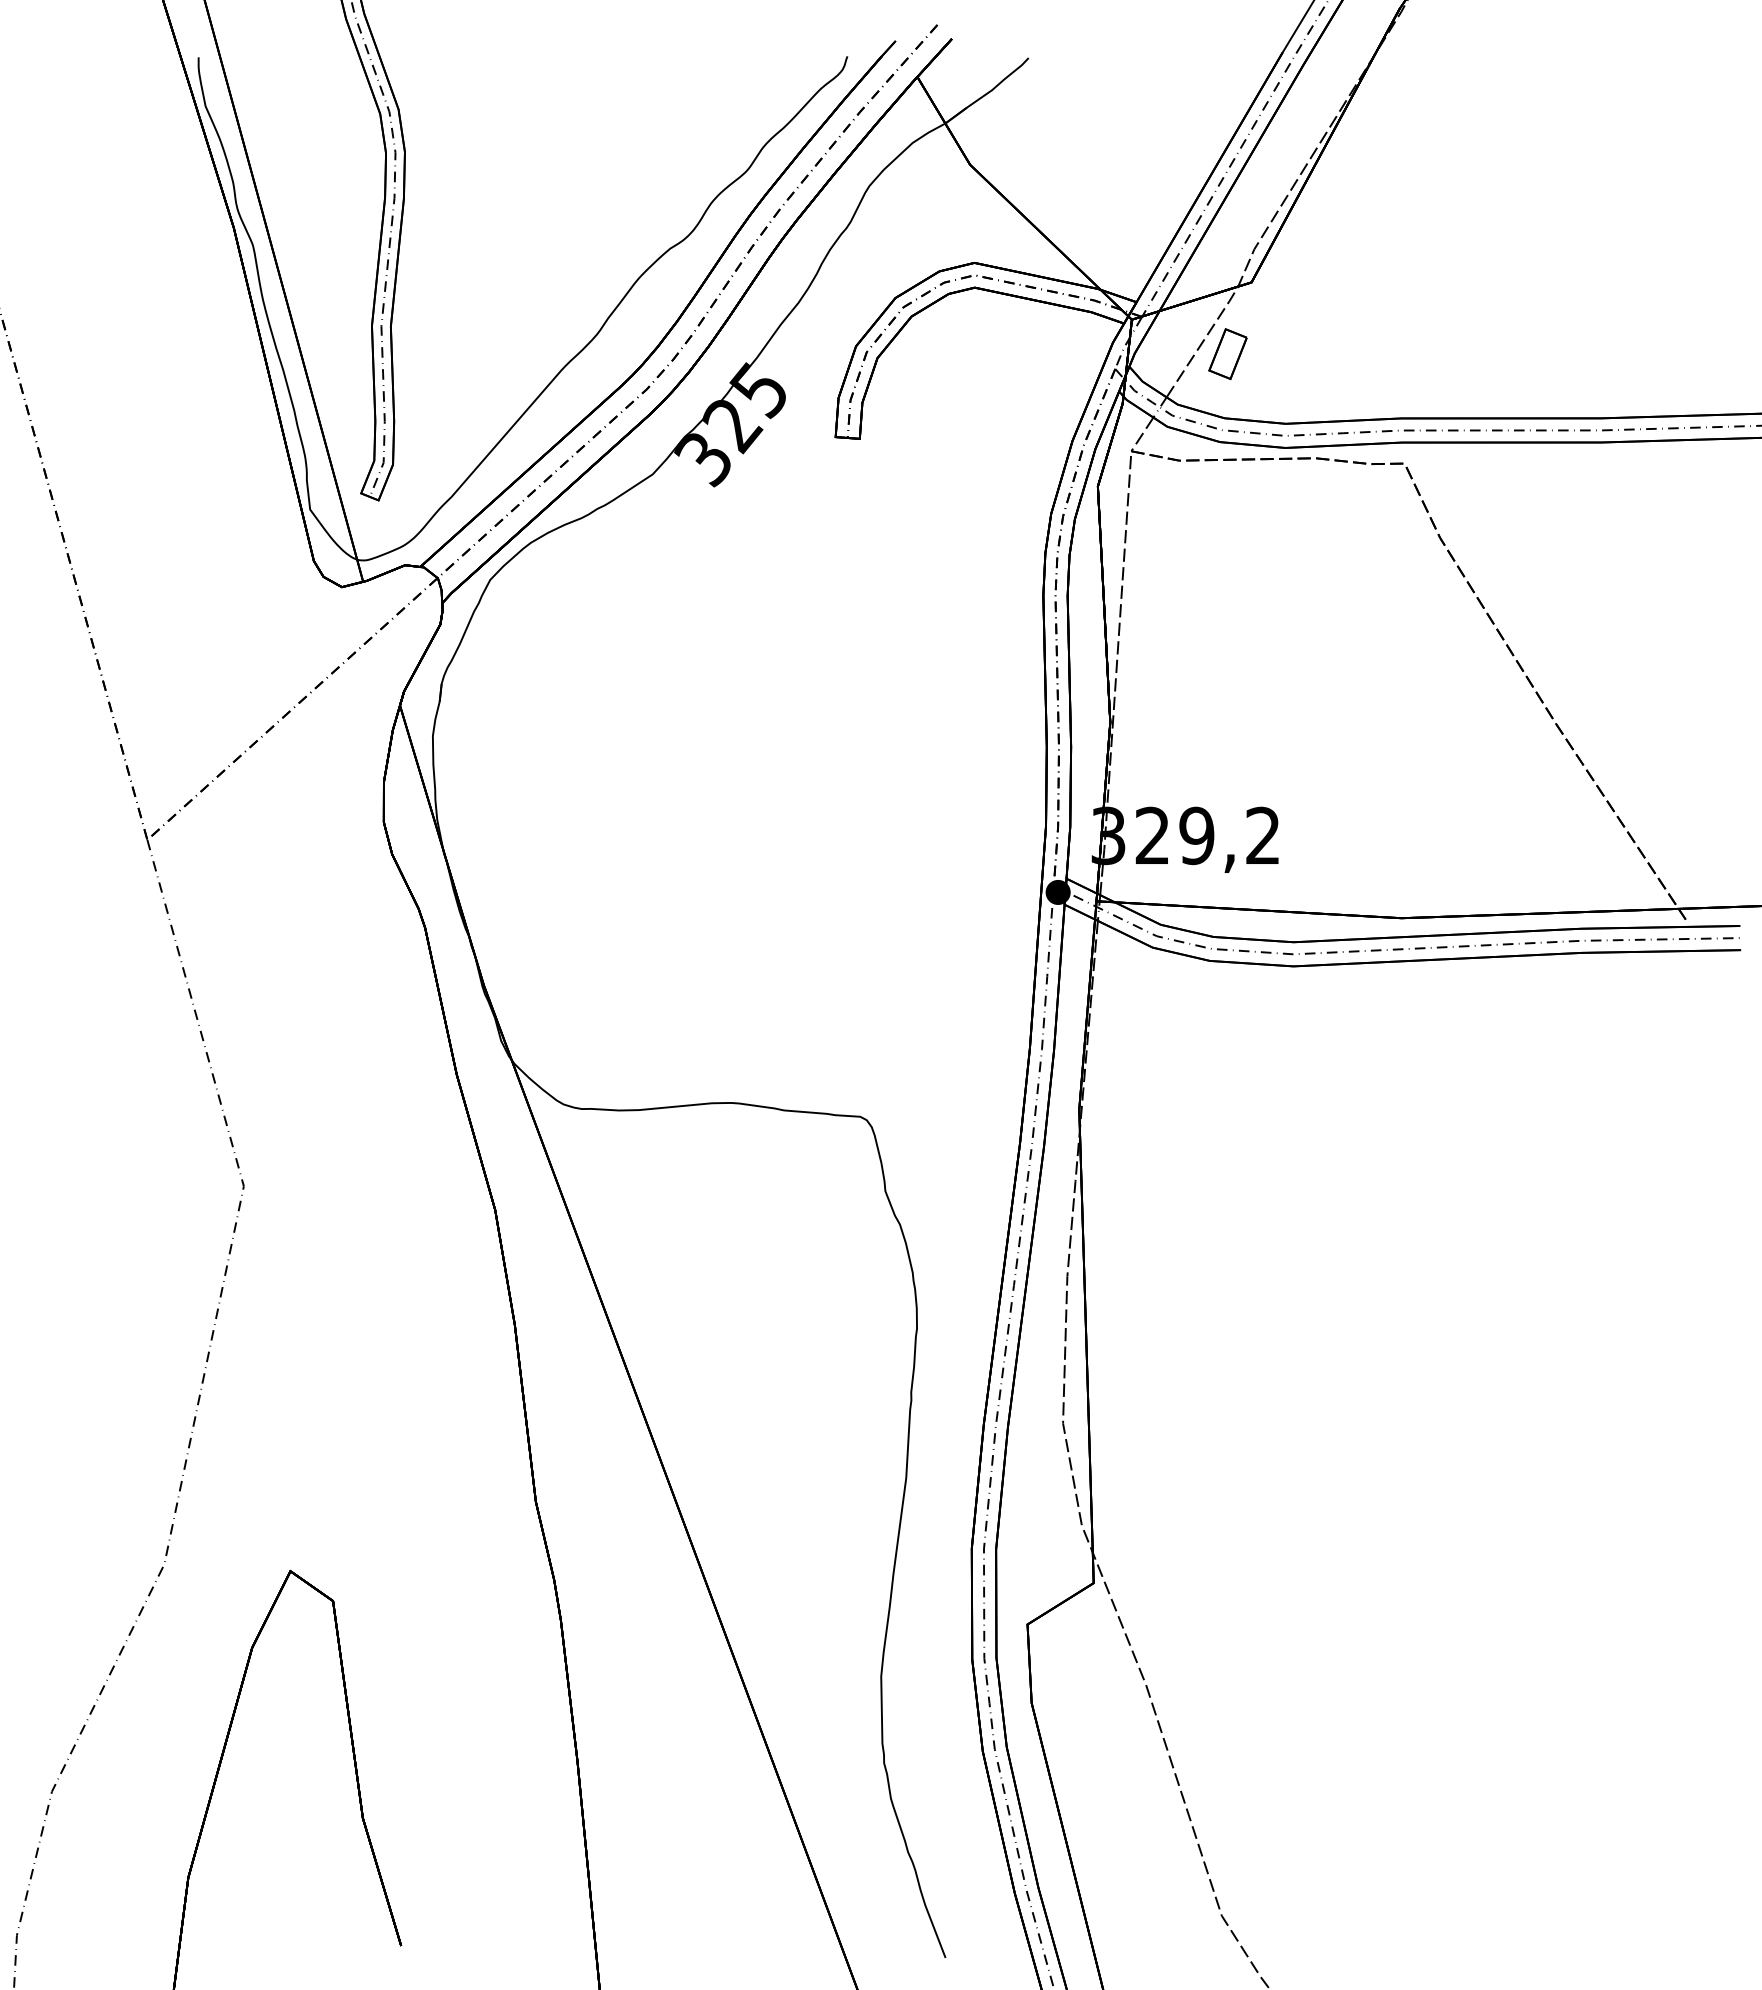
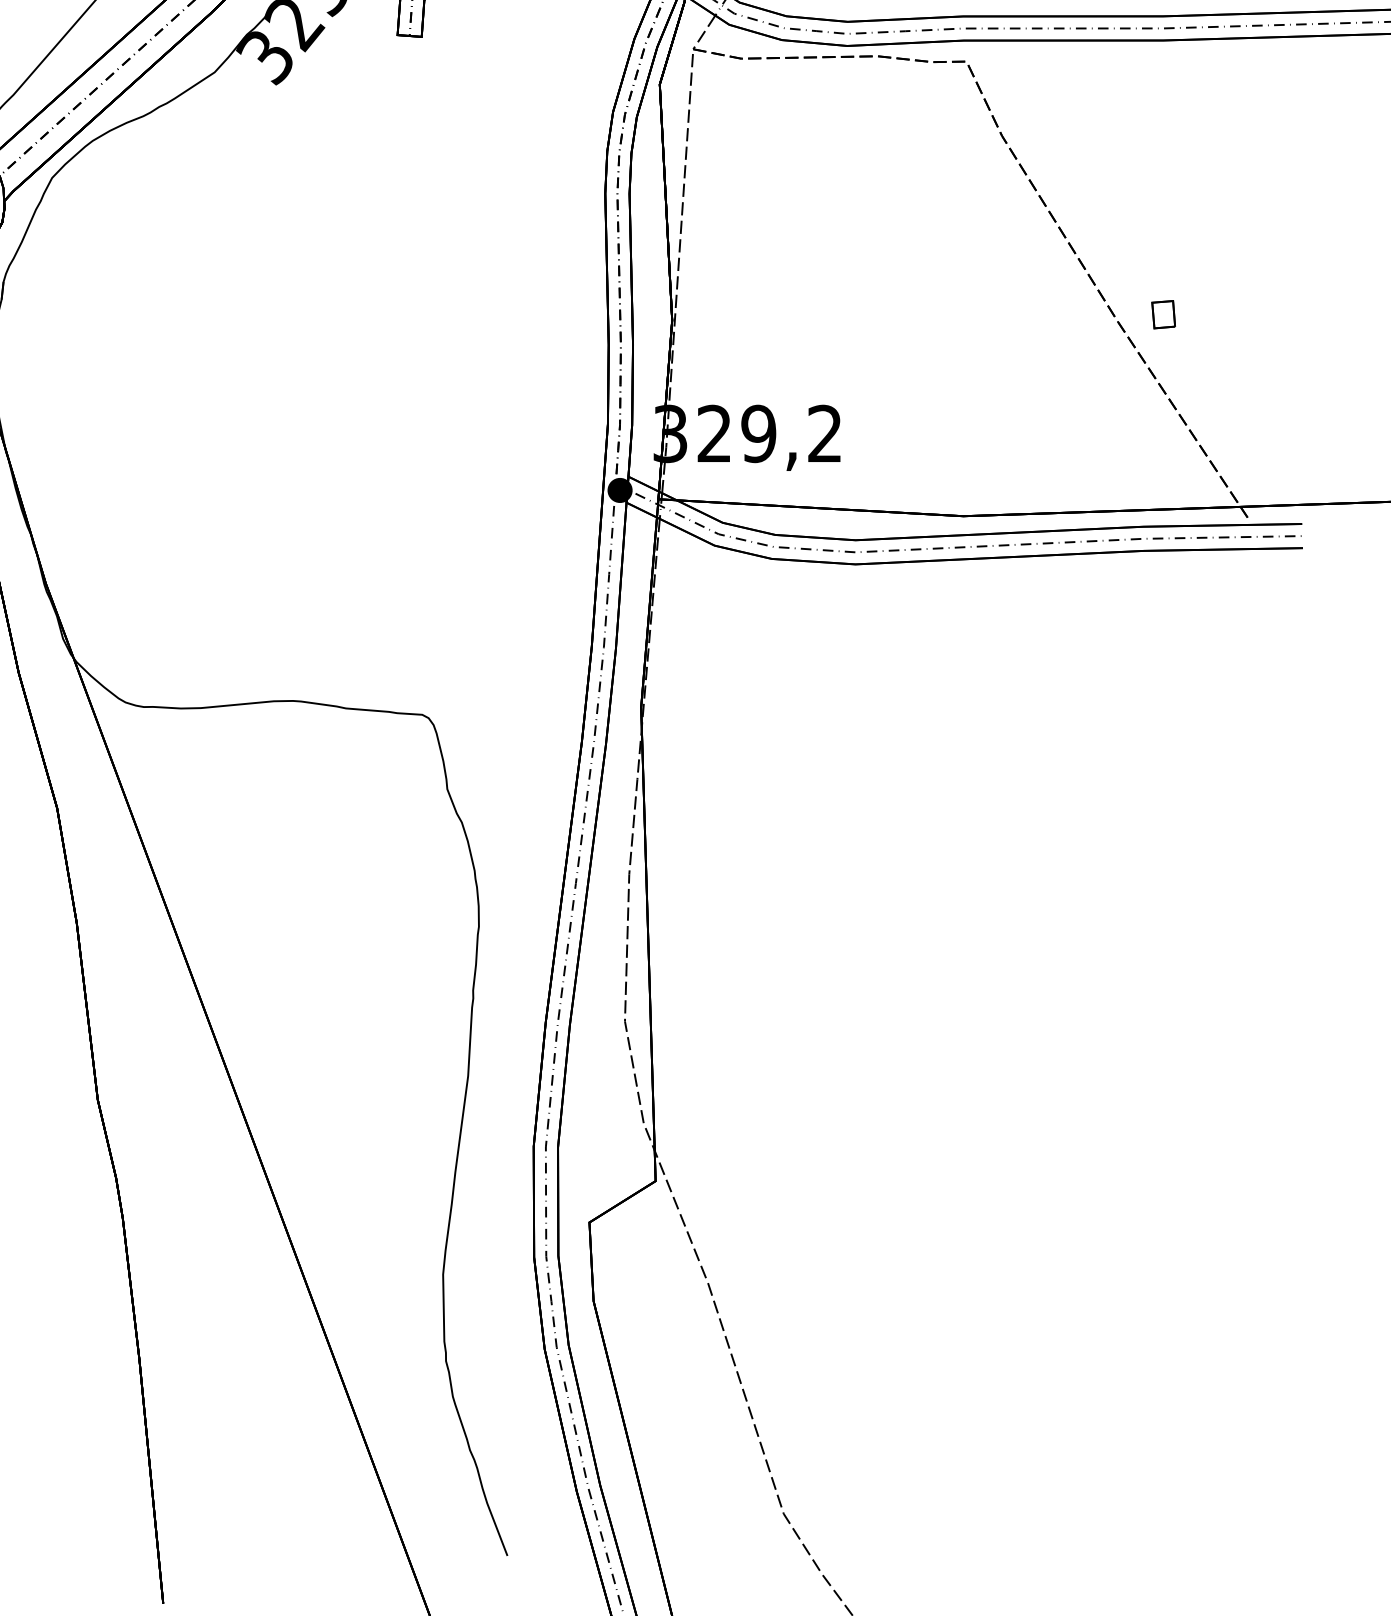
part: (1601, 716) -> (1163, 314), added

